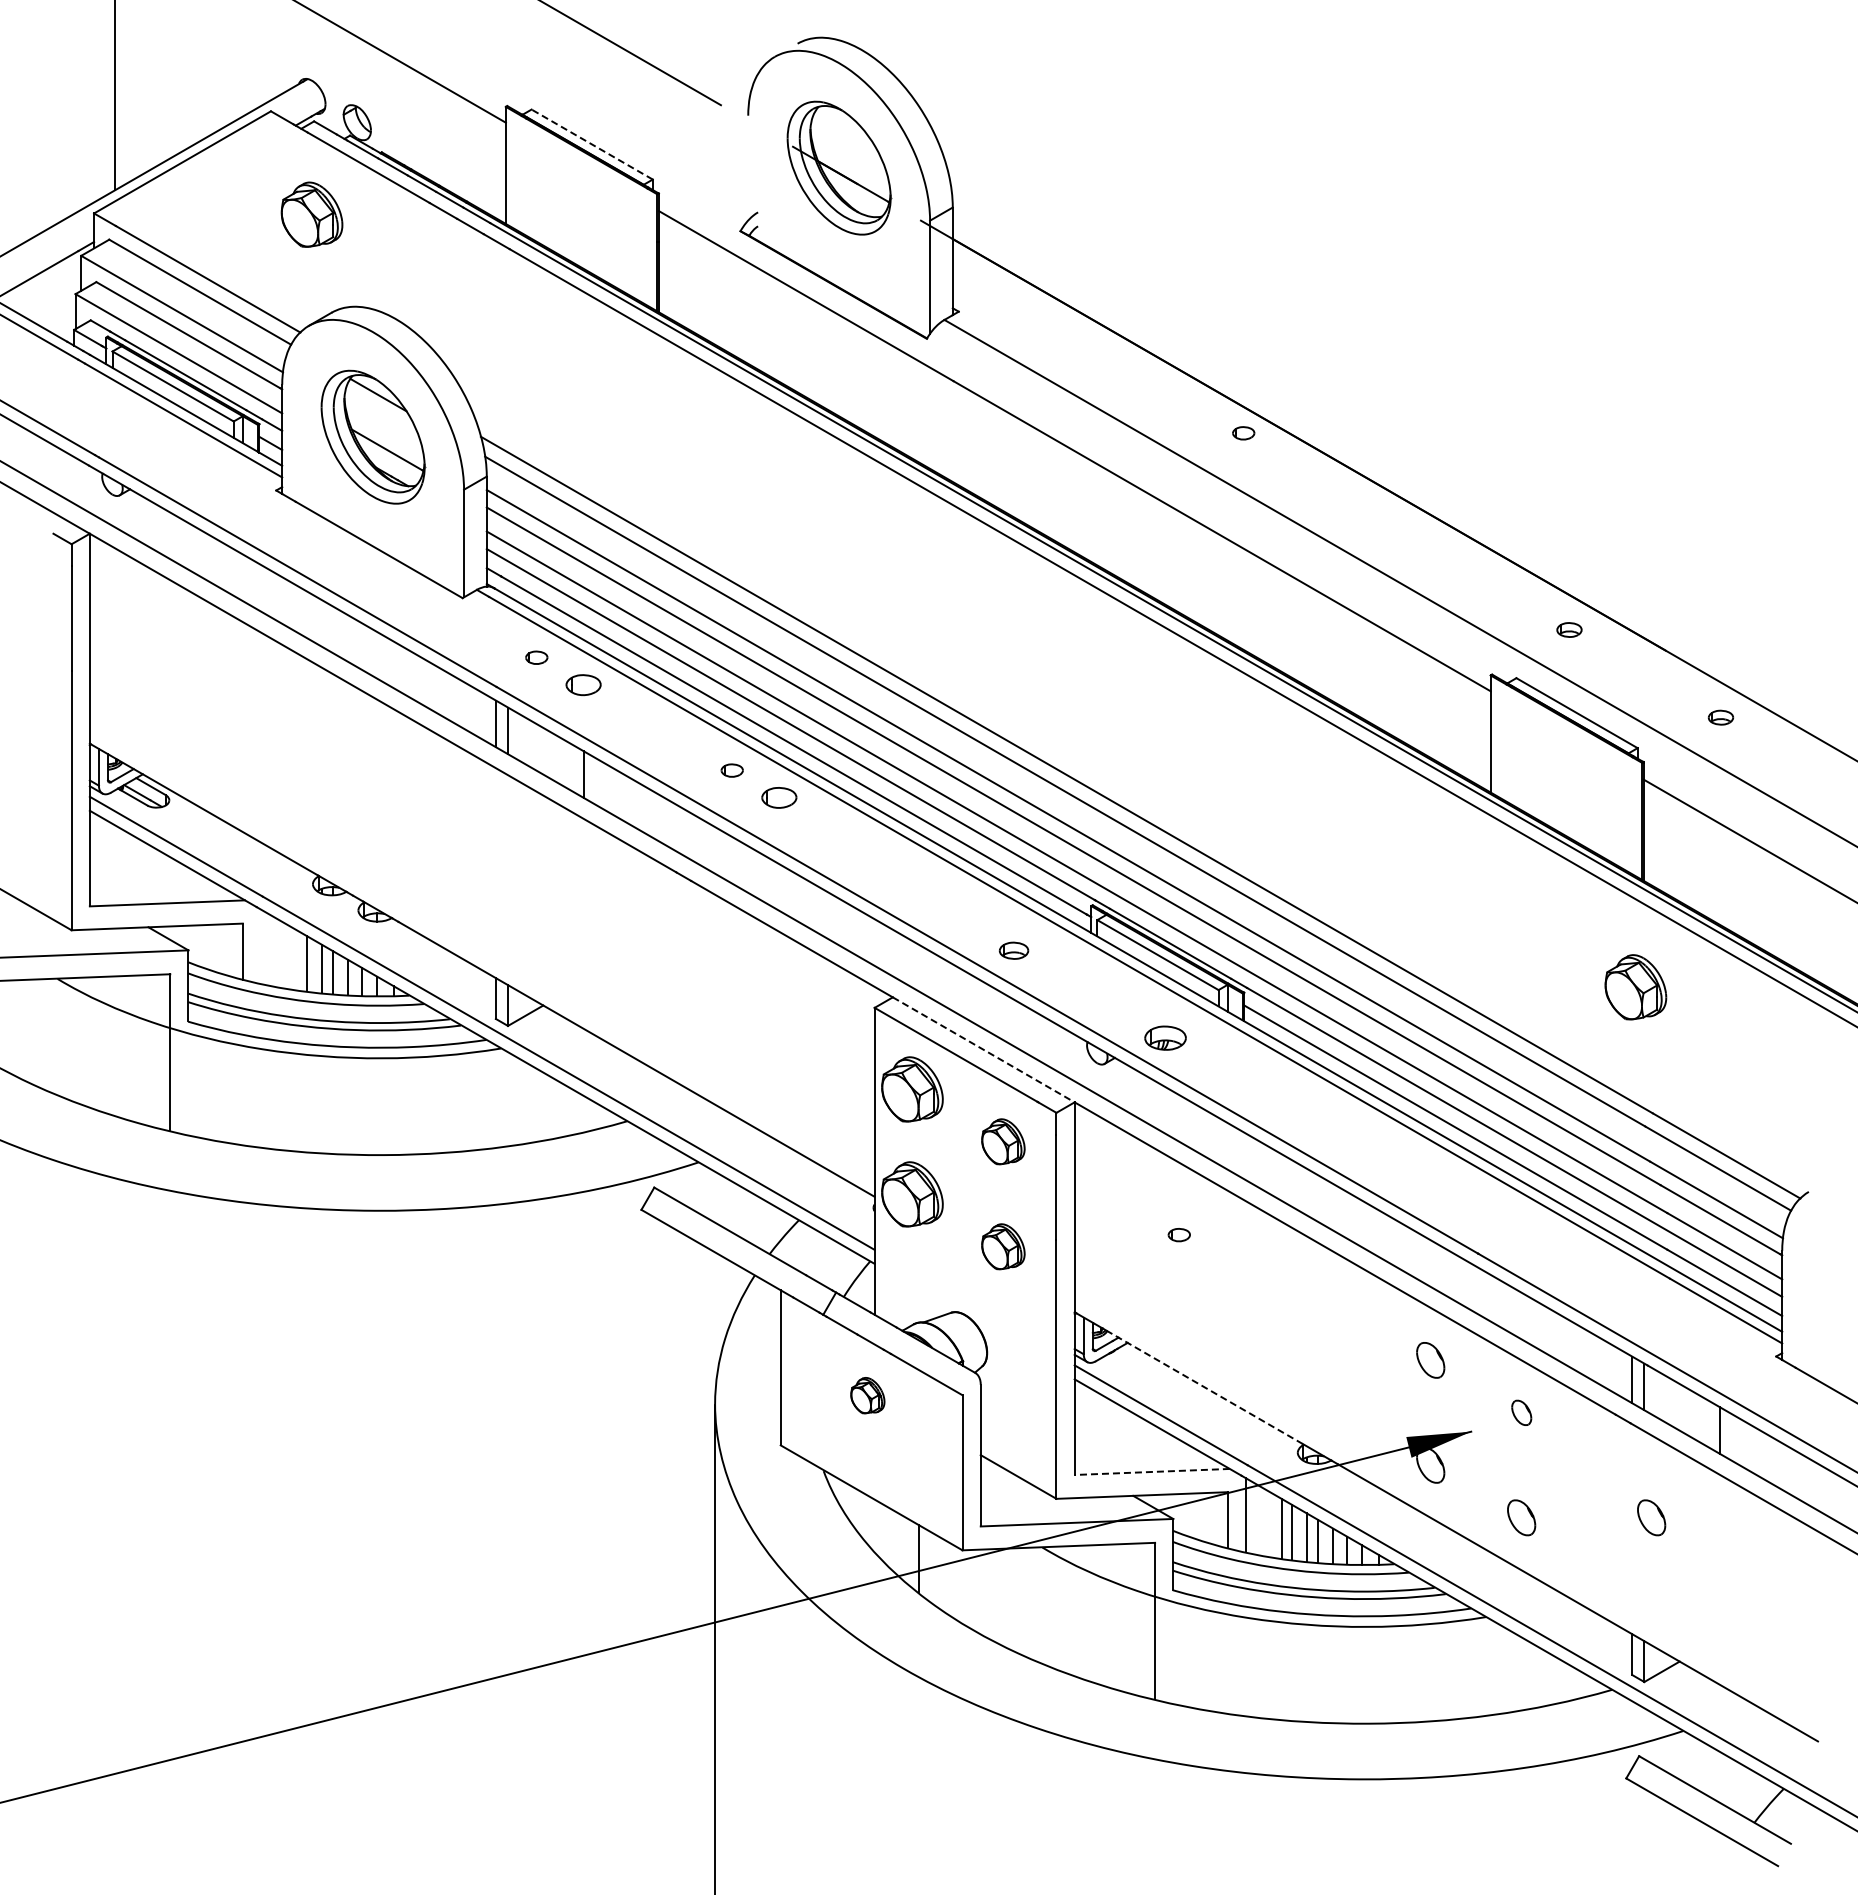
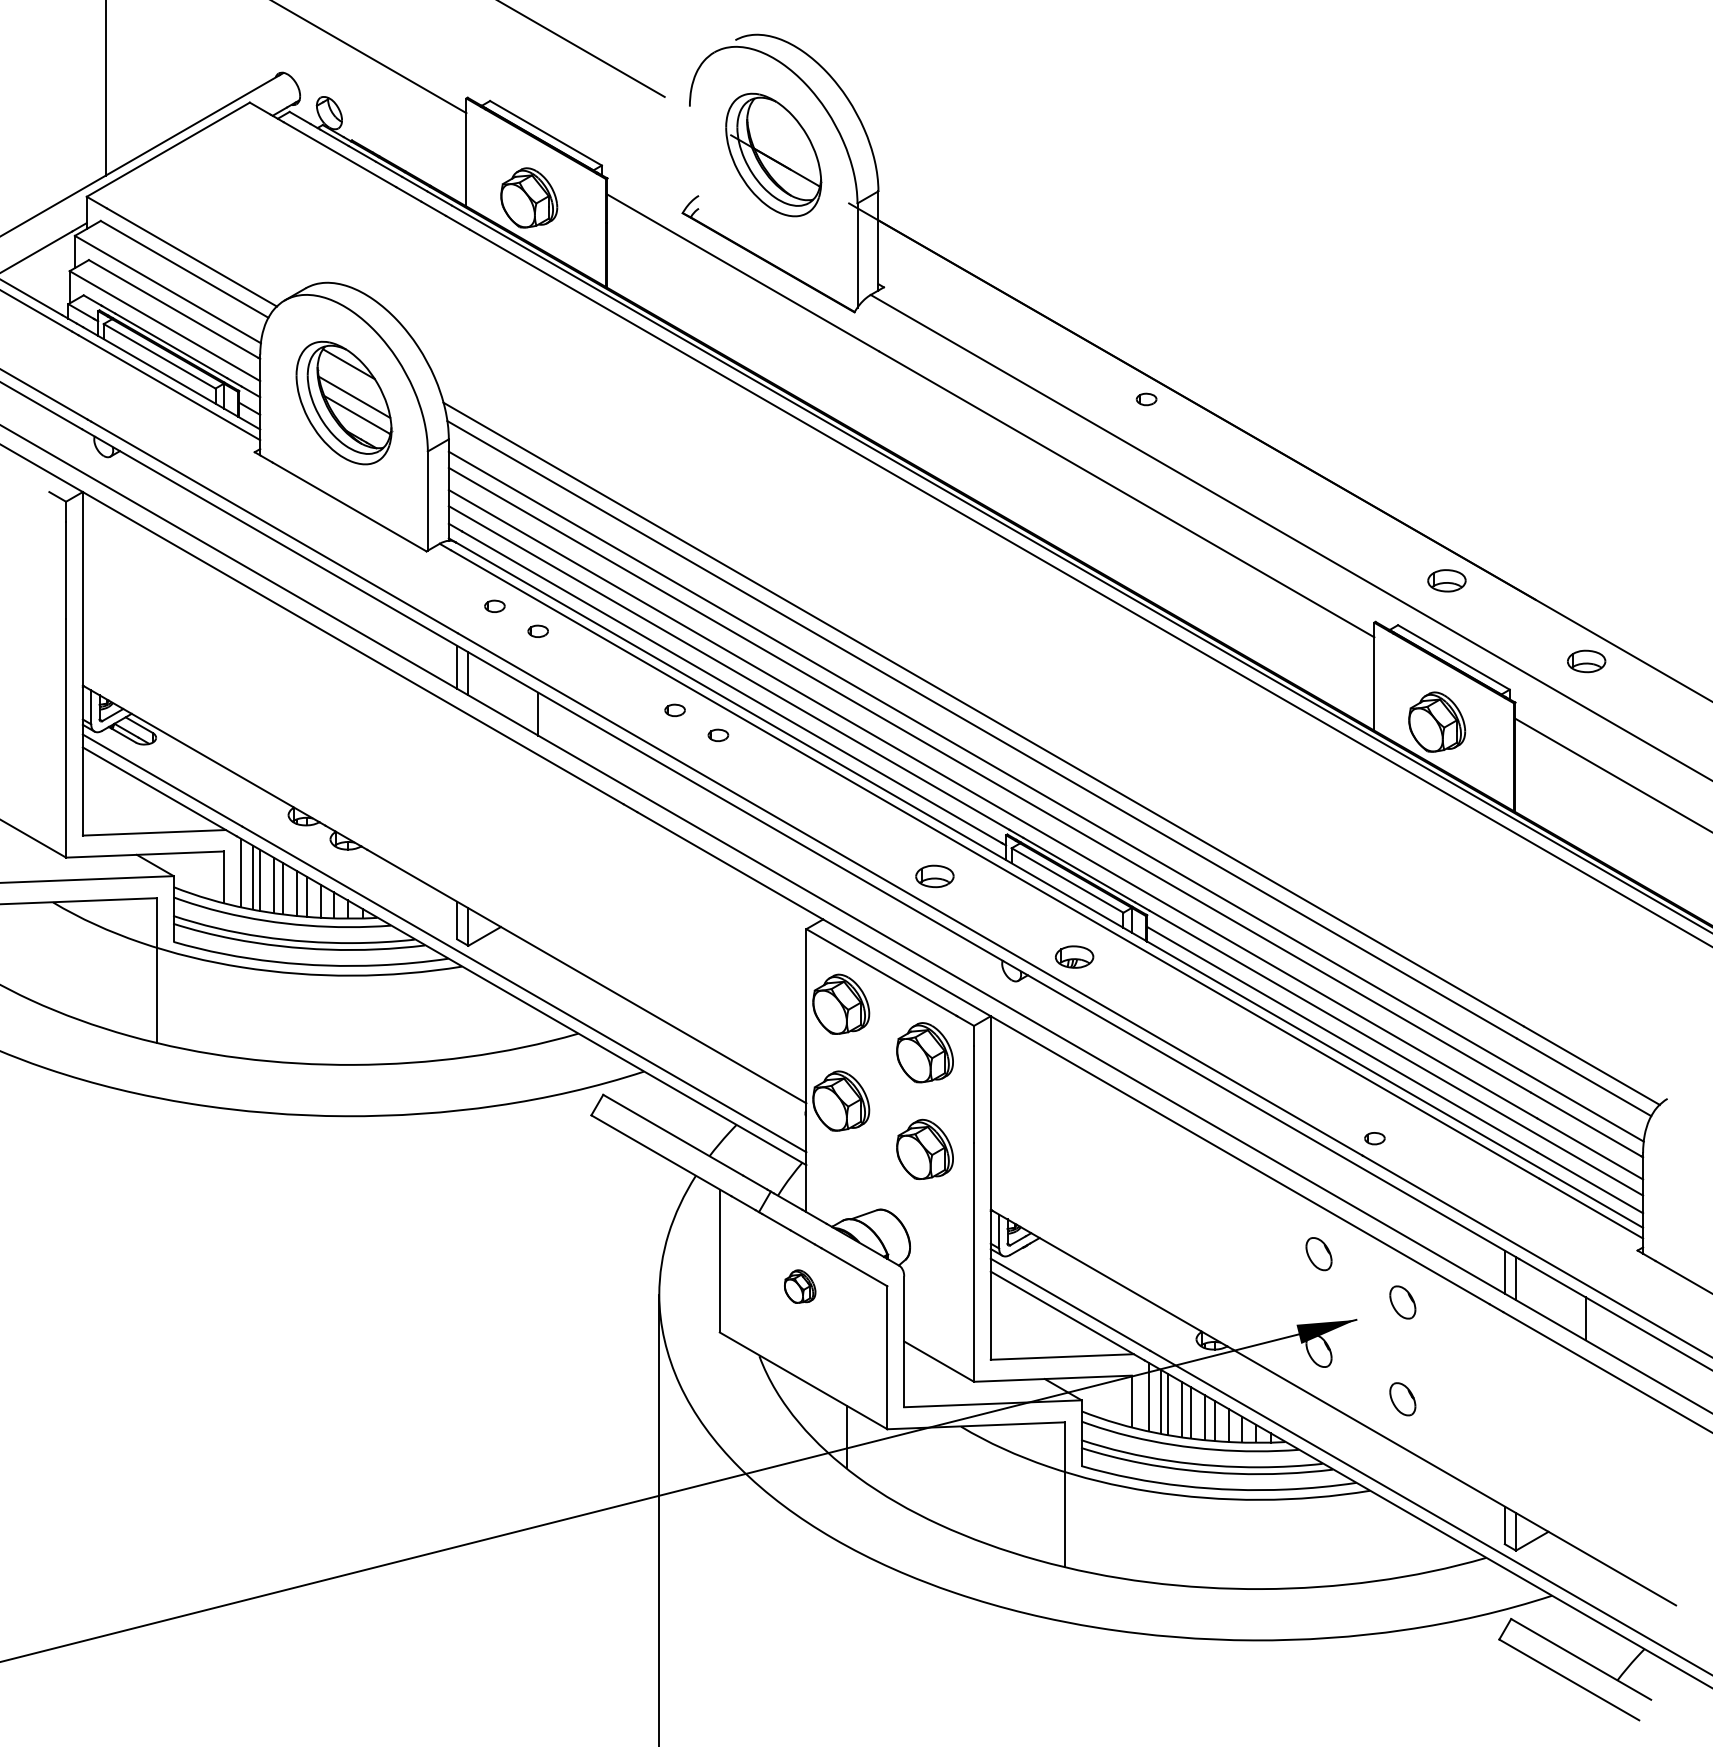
line: (592, 144) -> (546, 133), dashed -> solid
part: (311, 214) -> (528, 197), moved
line: (384, 430) -> (354, 396), added
part: (1569, 629) -> (1446, 580), size x1.67
part: (583, 684) -> (537, 631), size x0.62
part: (1720, 717) -> (1586, 661), size x1.67
part: (778, 797) -> (717, 735), size x0.62
line: (261, 946) -> (241, 872), added
part: (1013, 950) -> (934, 876), size x1.43
line: (274, 951) -> (253, 877), added
line: (282, 954) -> (260, 879), added
line: (297, 960) -> (274, 885), added
part: (1635, 987) -> (1436, 722), moved
line: (983, 1049) -> (906, 967), dashed -> solid
part: (1003, 1141) -> (925, 1052), size x1.43
part: (1178, 1235) -> (1374, 1139), moved
part: (1003, 1246) -> (925, 1149), size x1.43
line: (1204, 1387) -> (1110, 1279), dashed -> solid
part: (1521, 1412) -> (1402, 1302), size x1.43
line: (1152, 1471) -> (1062, 1356), dashed -> solid
part: (1651, 1517) -> (1522, 1398), removed
line: (1259, 1520) -> (1161, 1401), added
line: (1267, 1523) -> (1168, 1404), added

